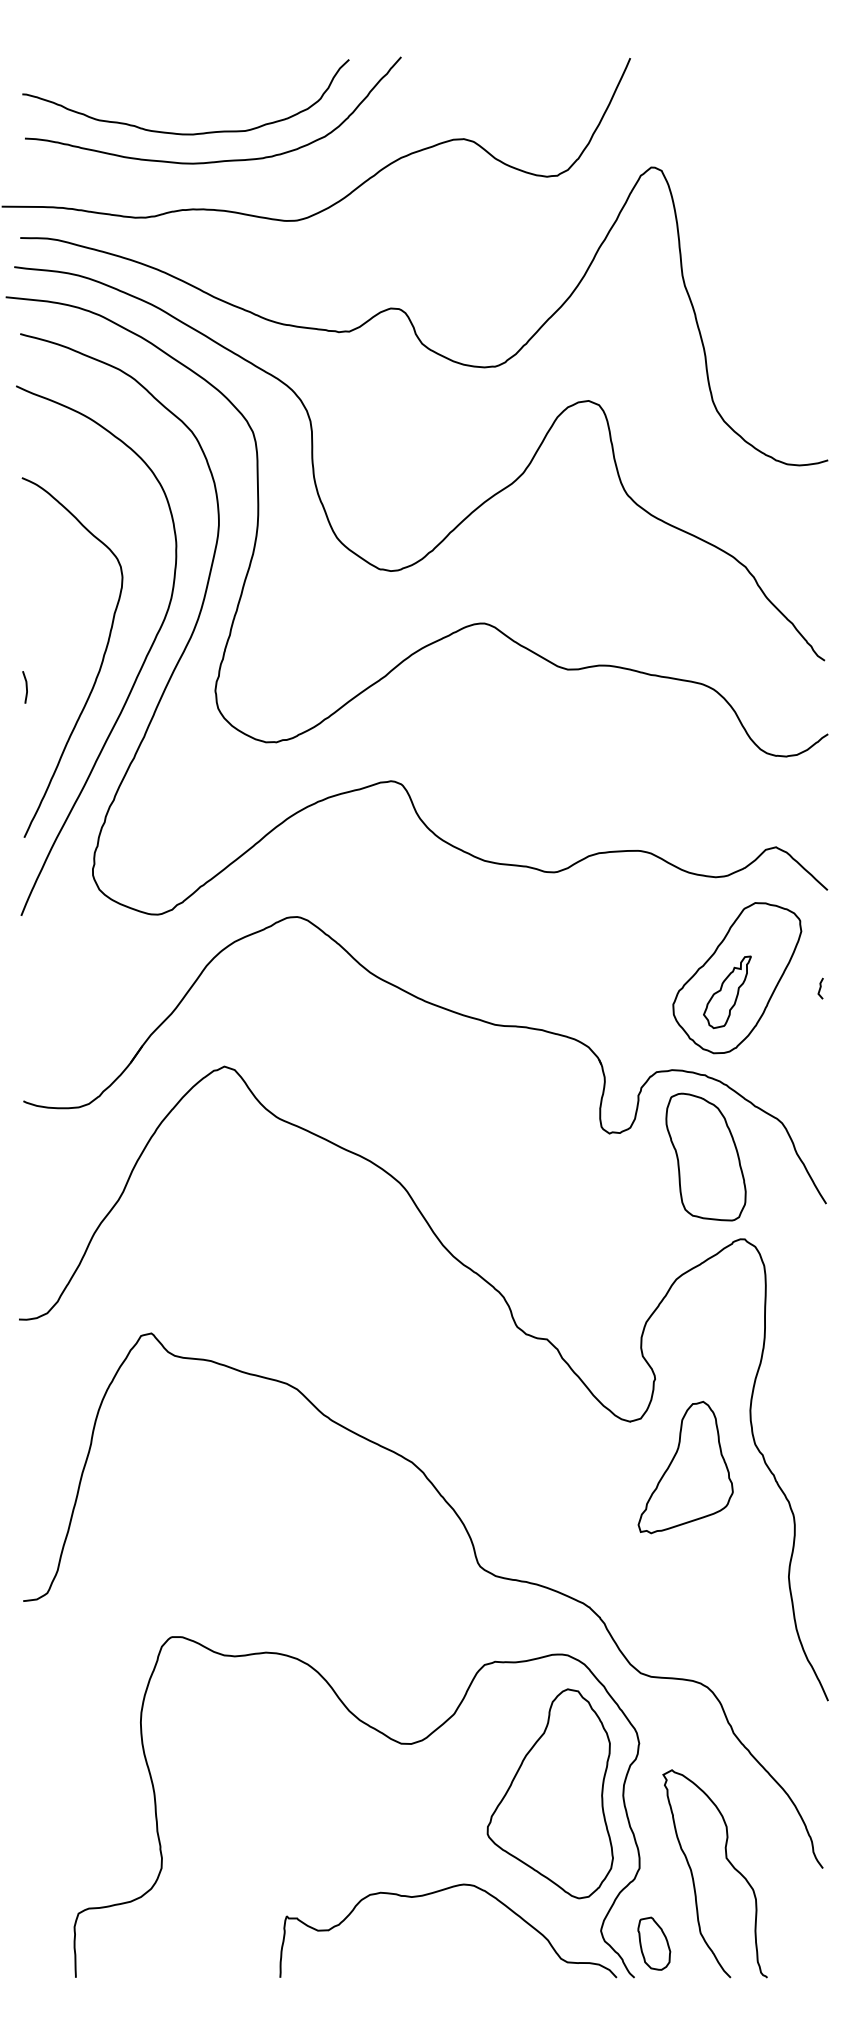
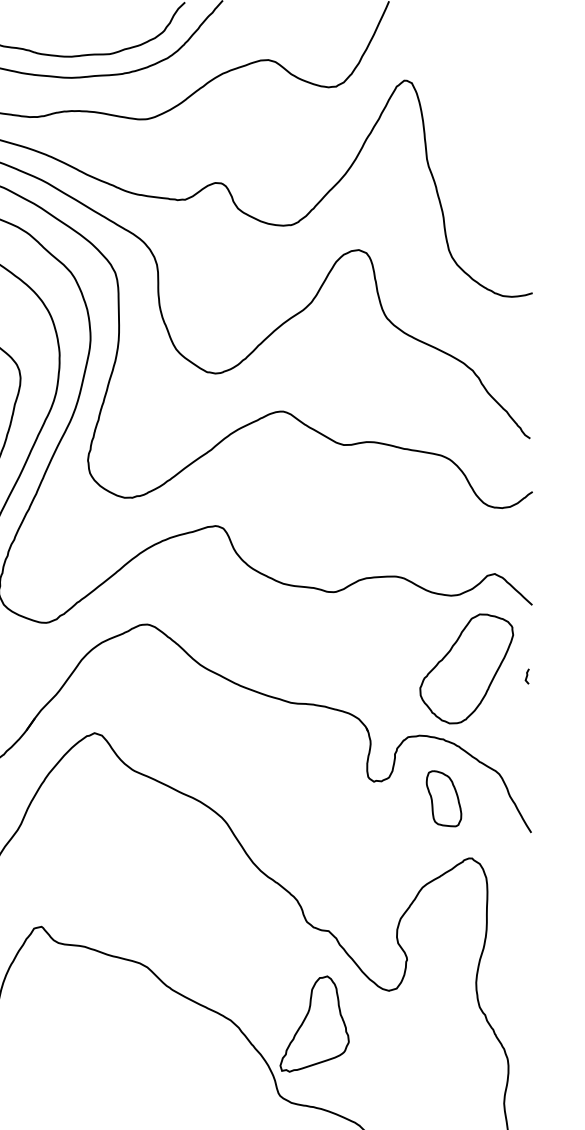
part: (727, 992) -> (459, 679), removed
part: (705, 1156) -> (443, 798), size x0.6
part: (685, 1467) -> (314, 1024), moved

